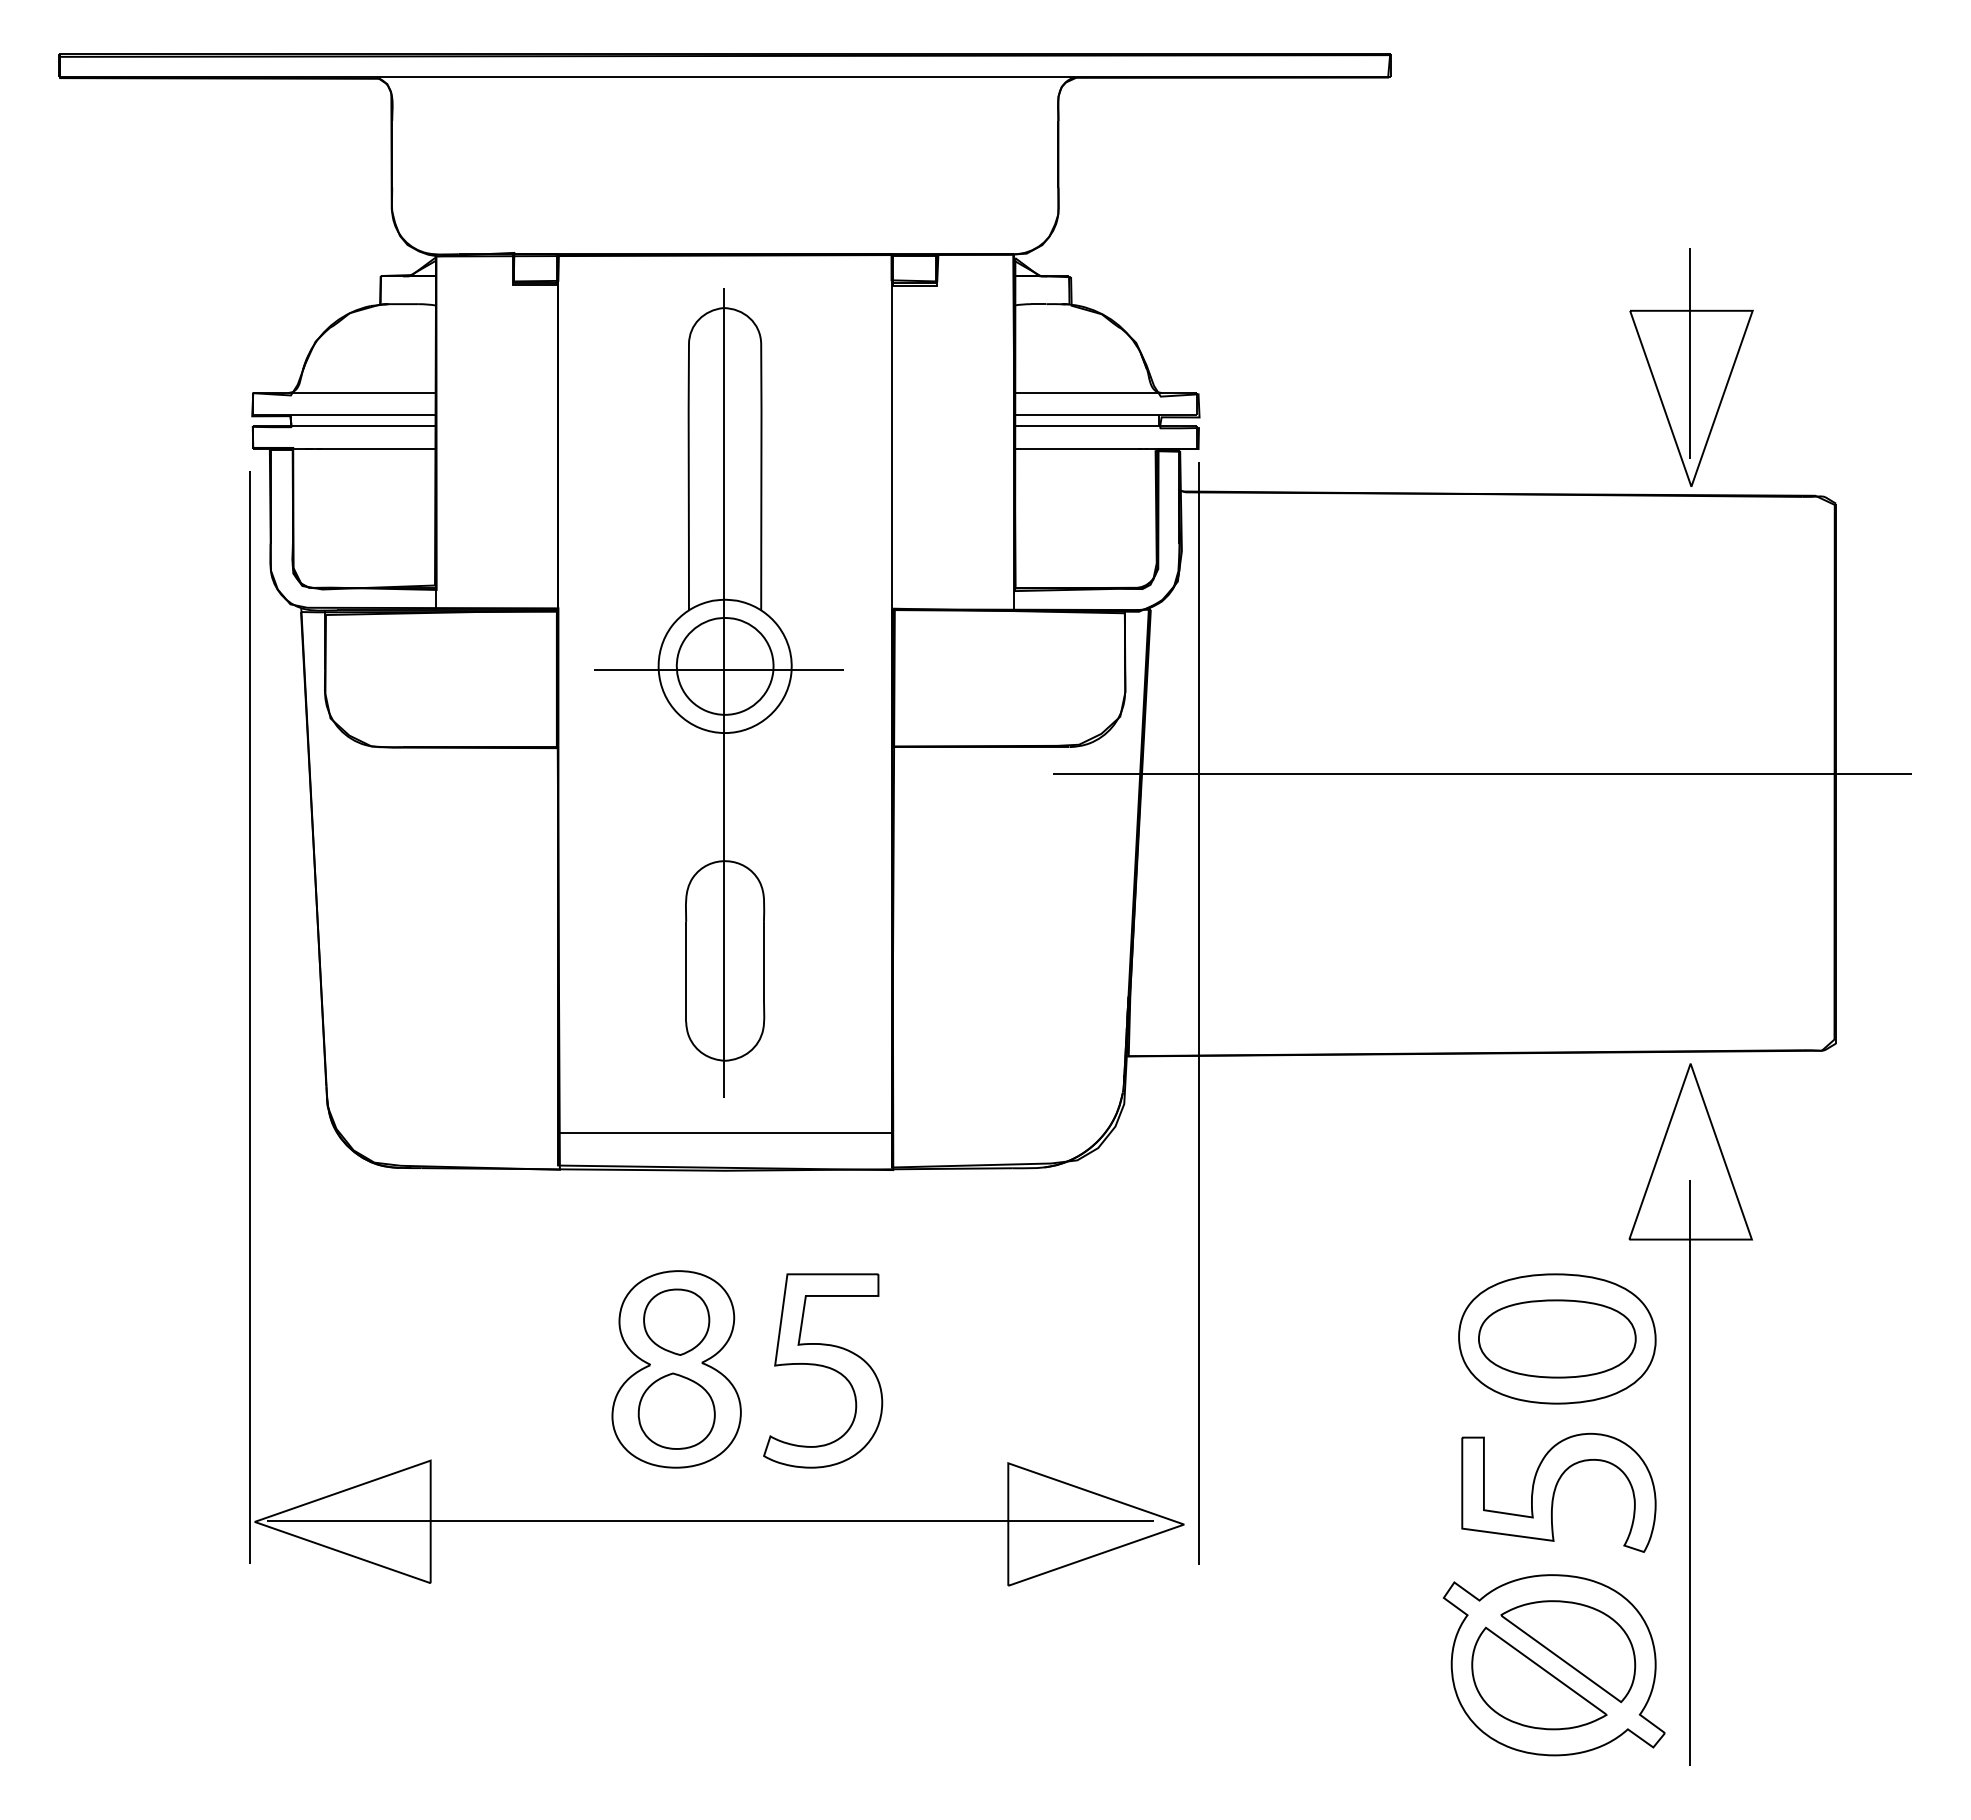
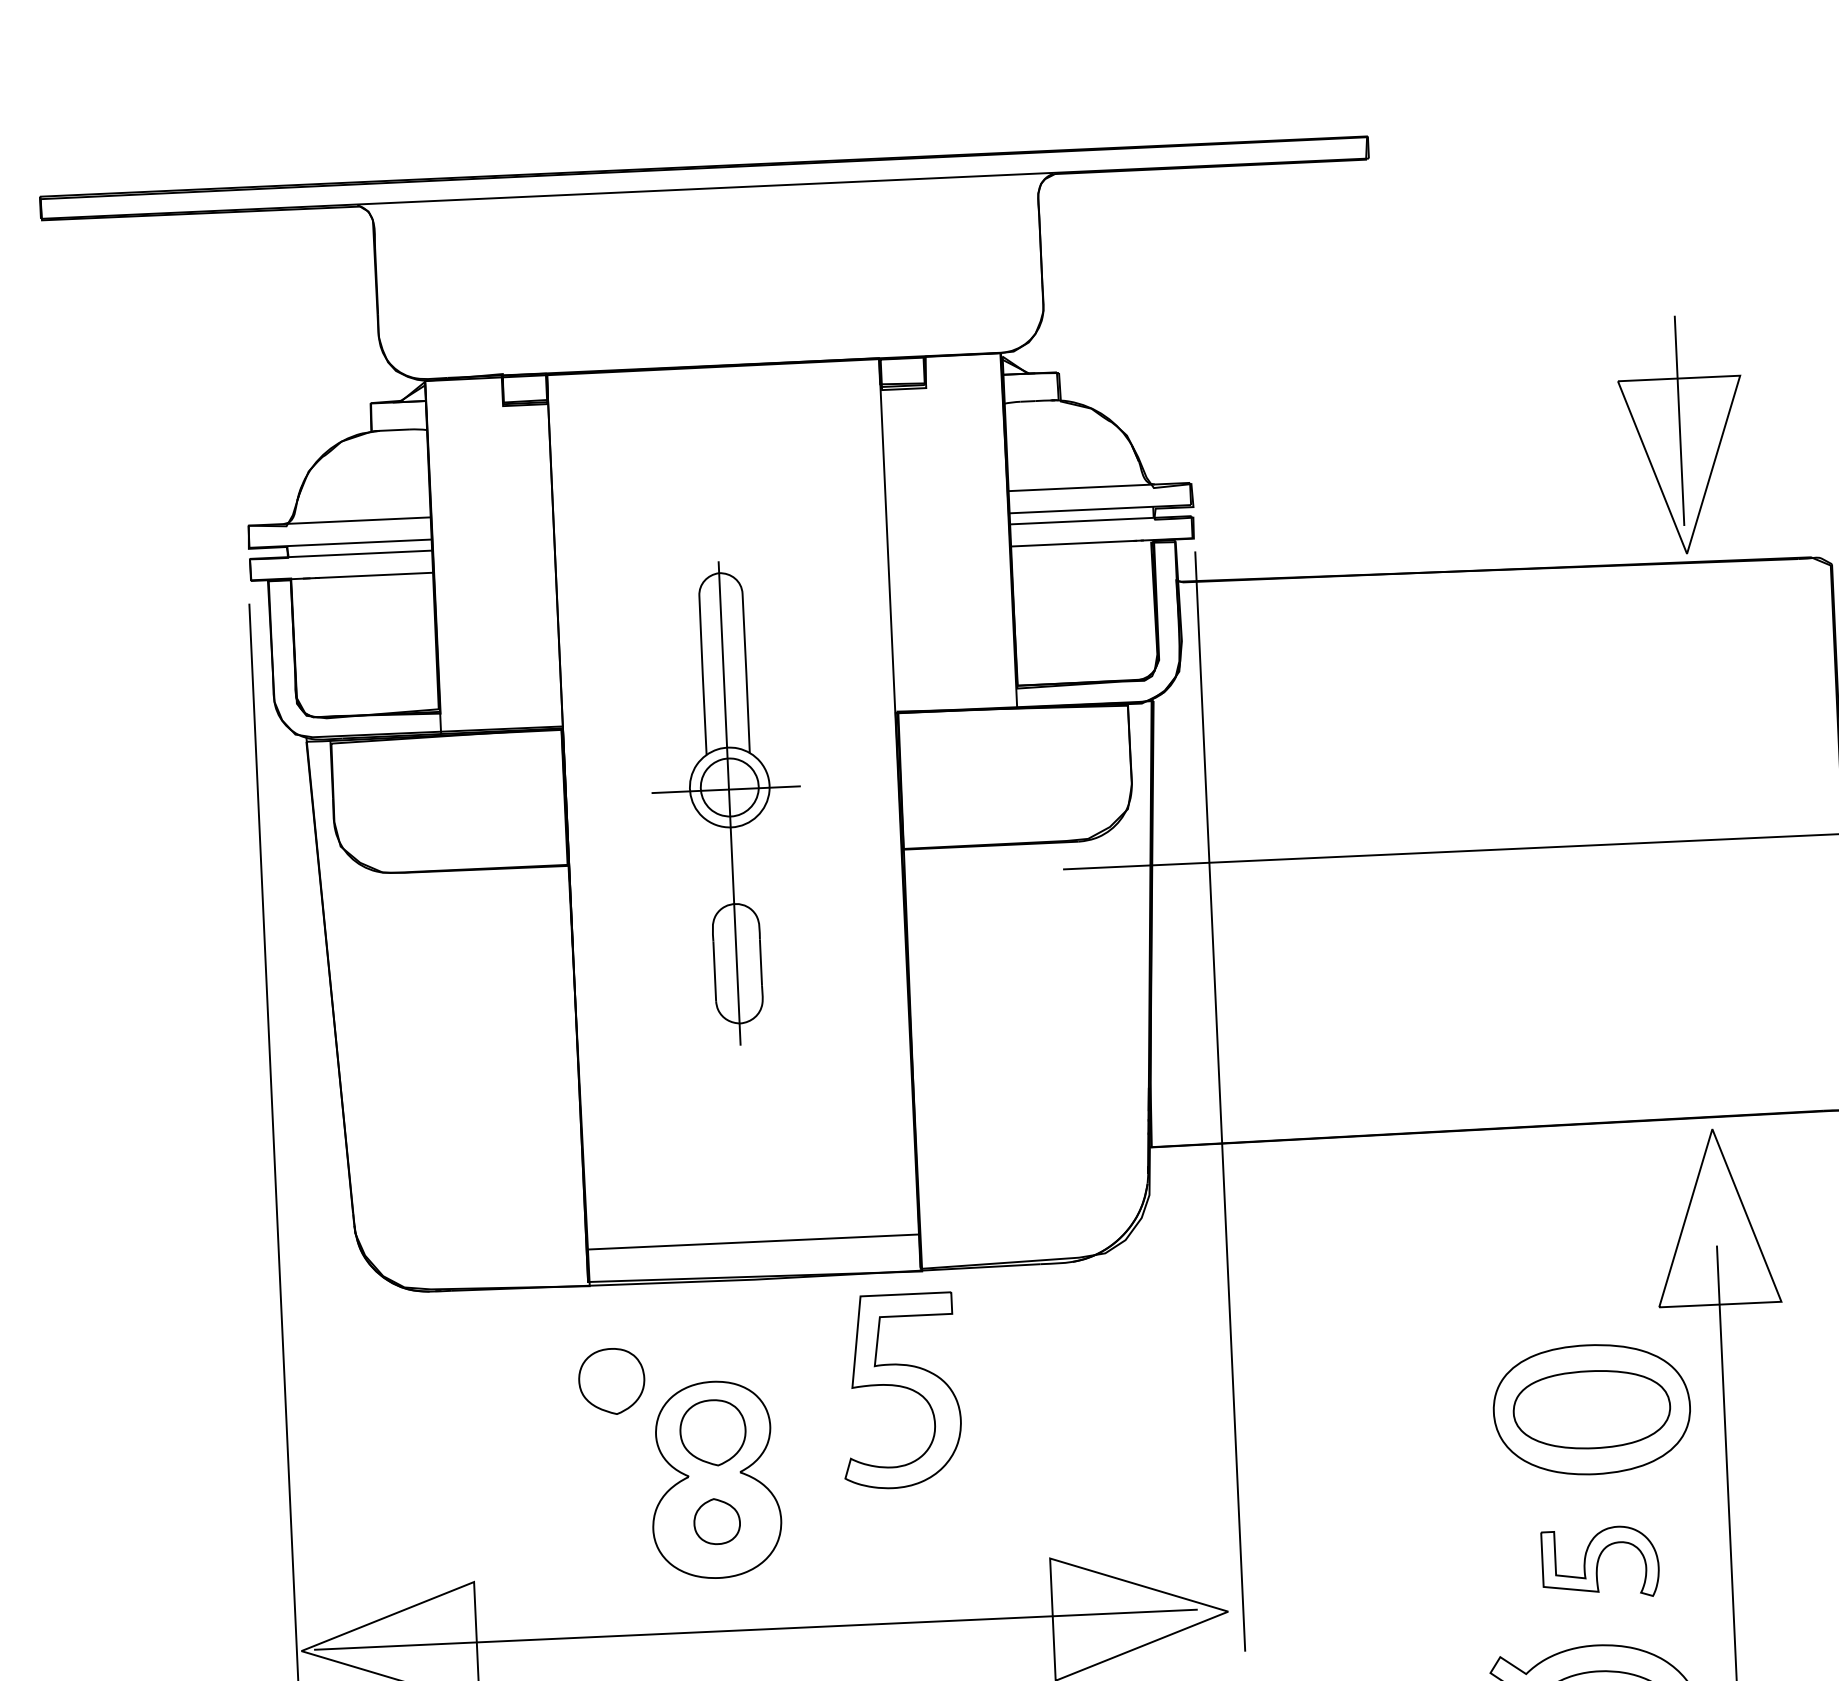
part: (718, 692) -> (726, 803), size x0.6
part: (577, 1265) -> (611, 1380), added
part: (823, 1370) -> (900, 1390), moved
part: (676, 1410) -> (716, 1520), size x0.6
part: (1558, 1492) -> (1600, 1562), size x0.6

